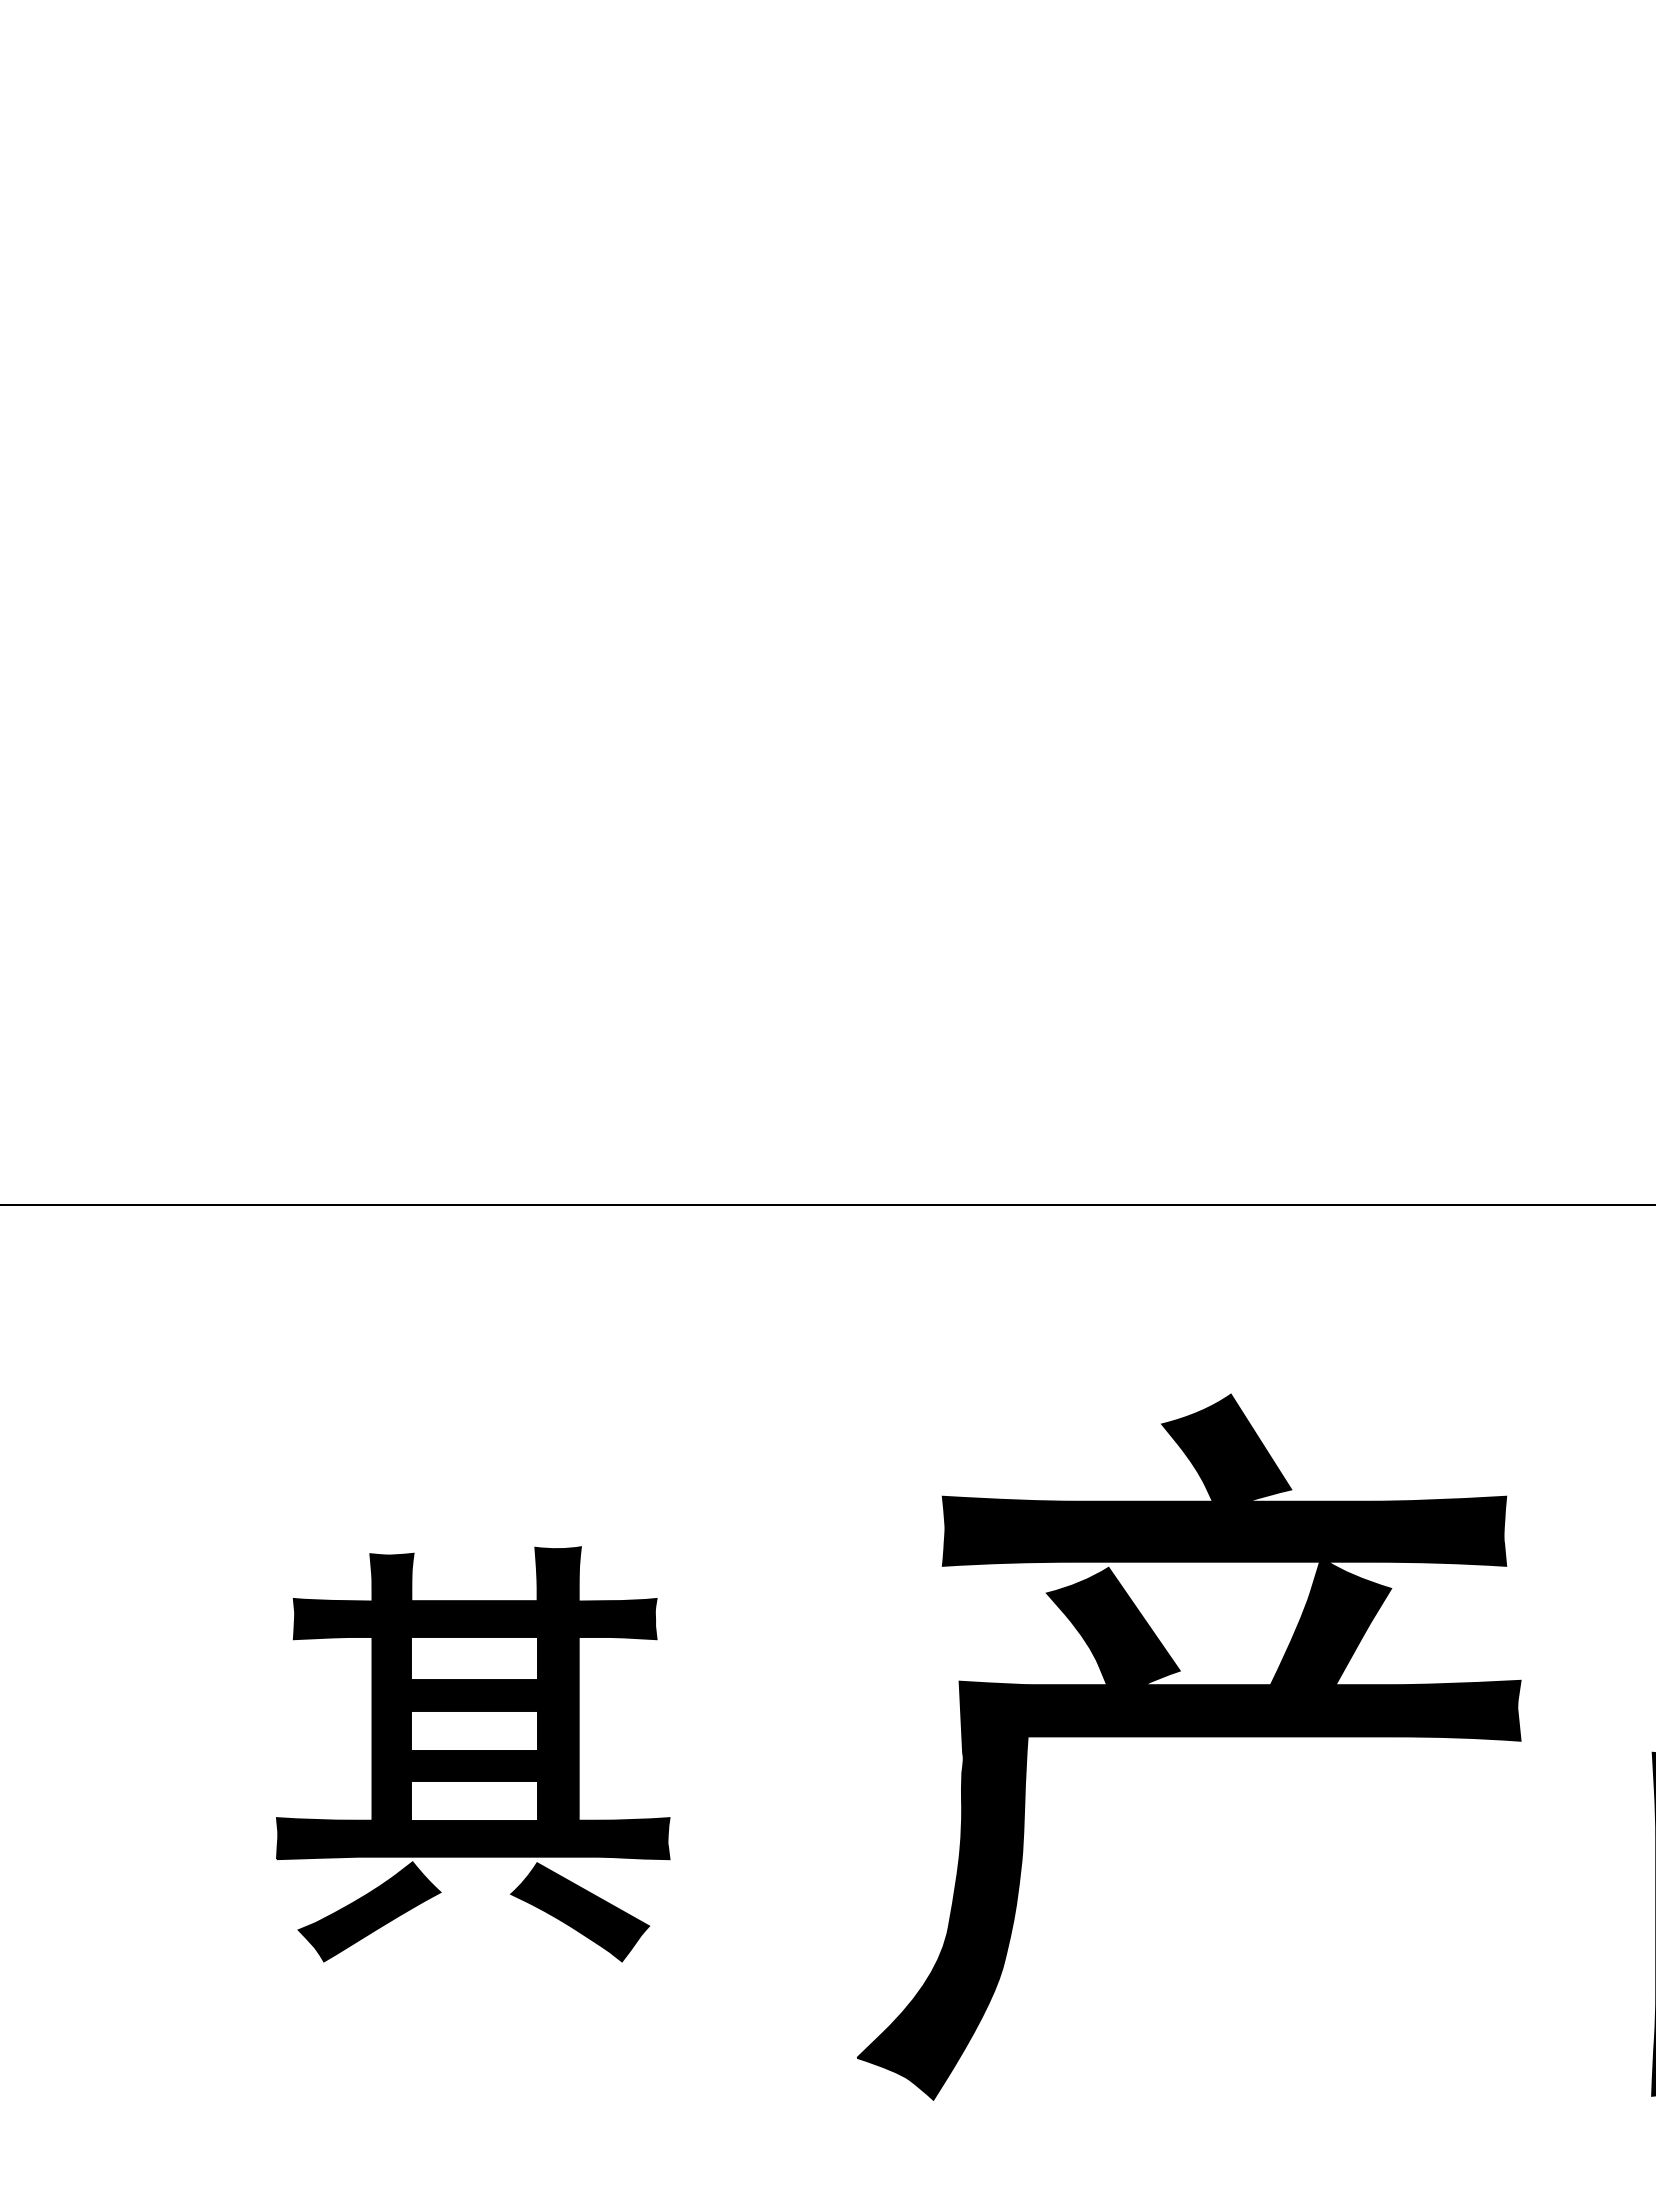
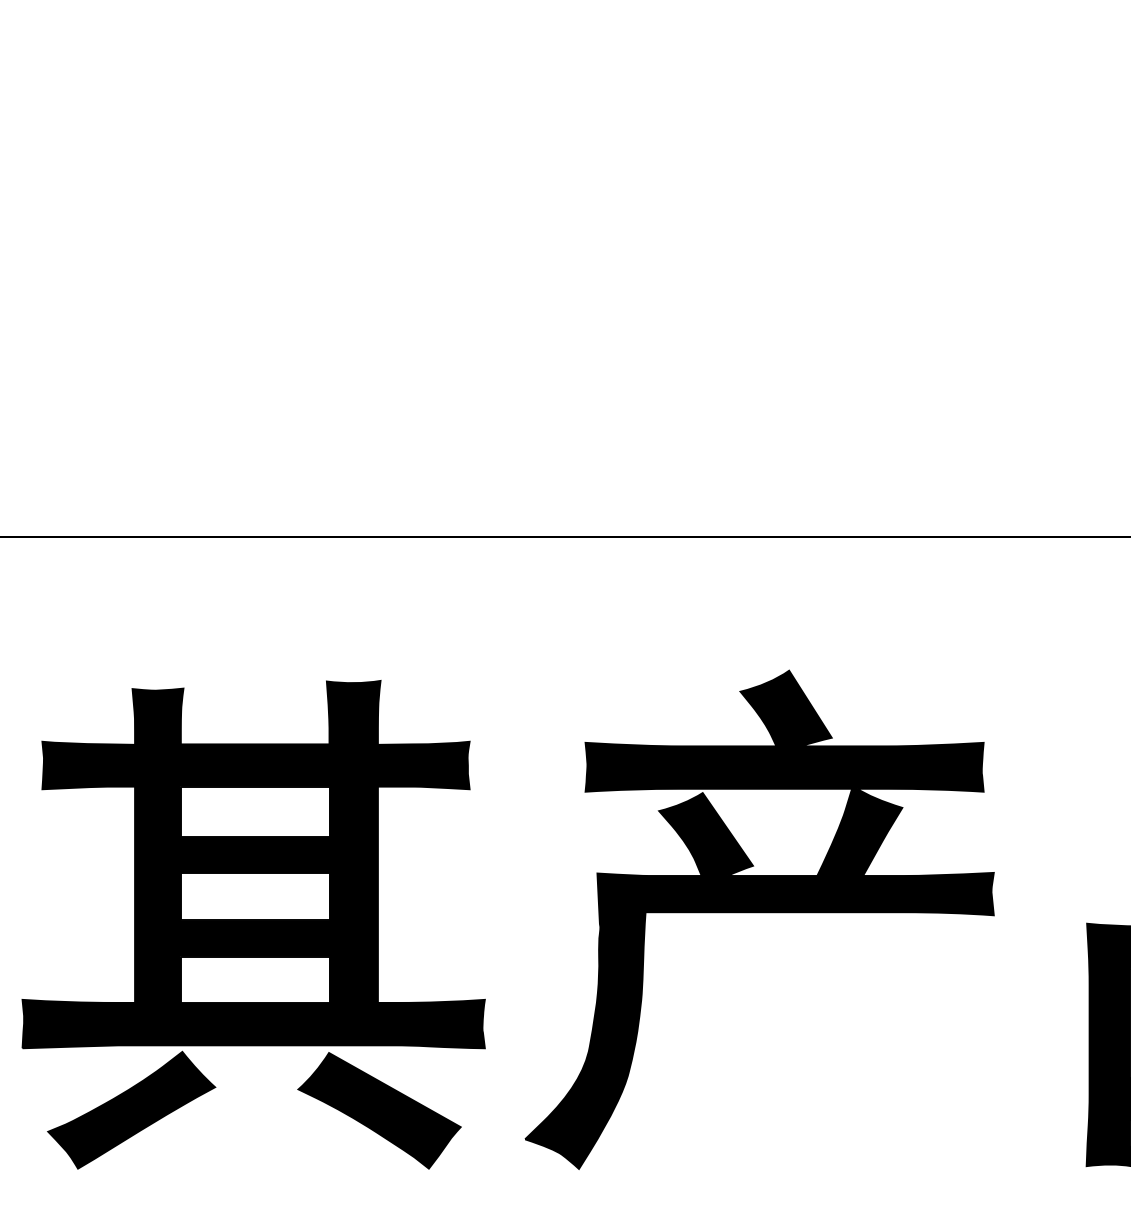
part: (473, 1754) -> (254, 924), size x1.67

